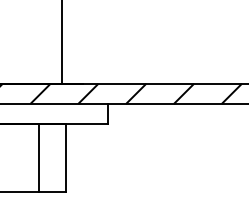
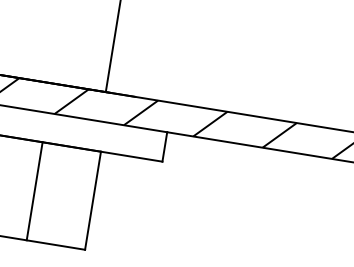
line: (39, 157) -> (34, 190), moved

